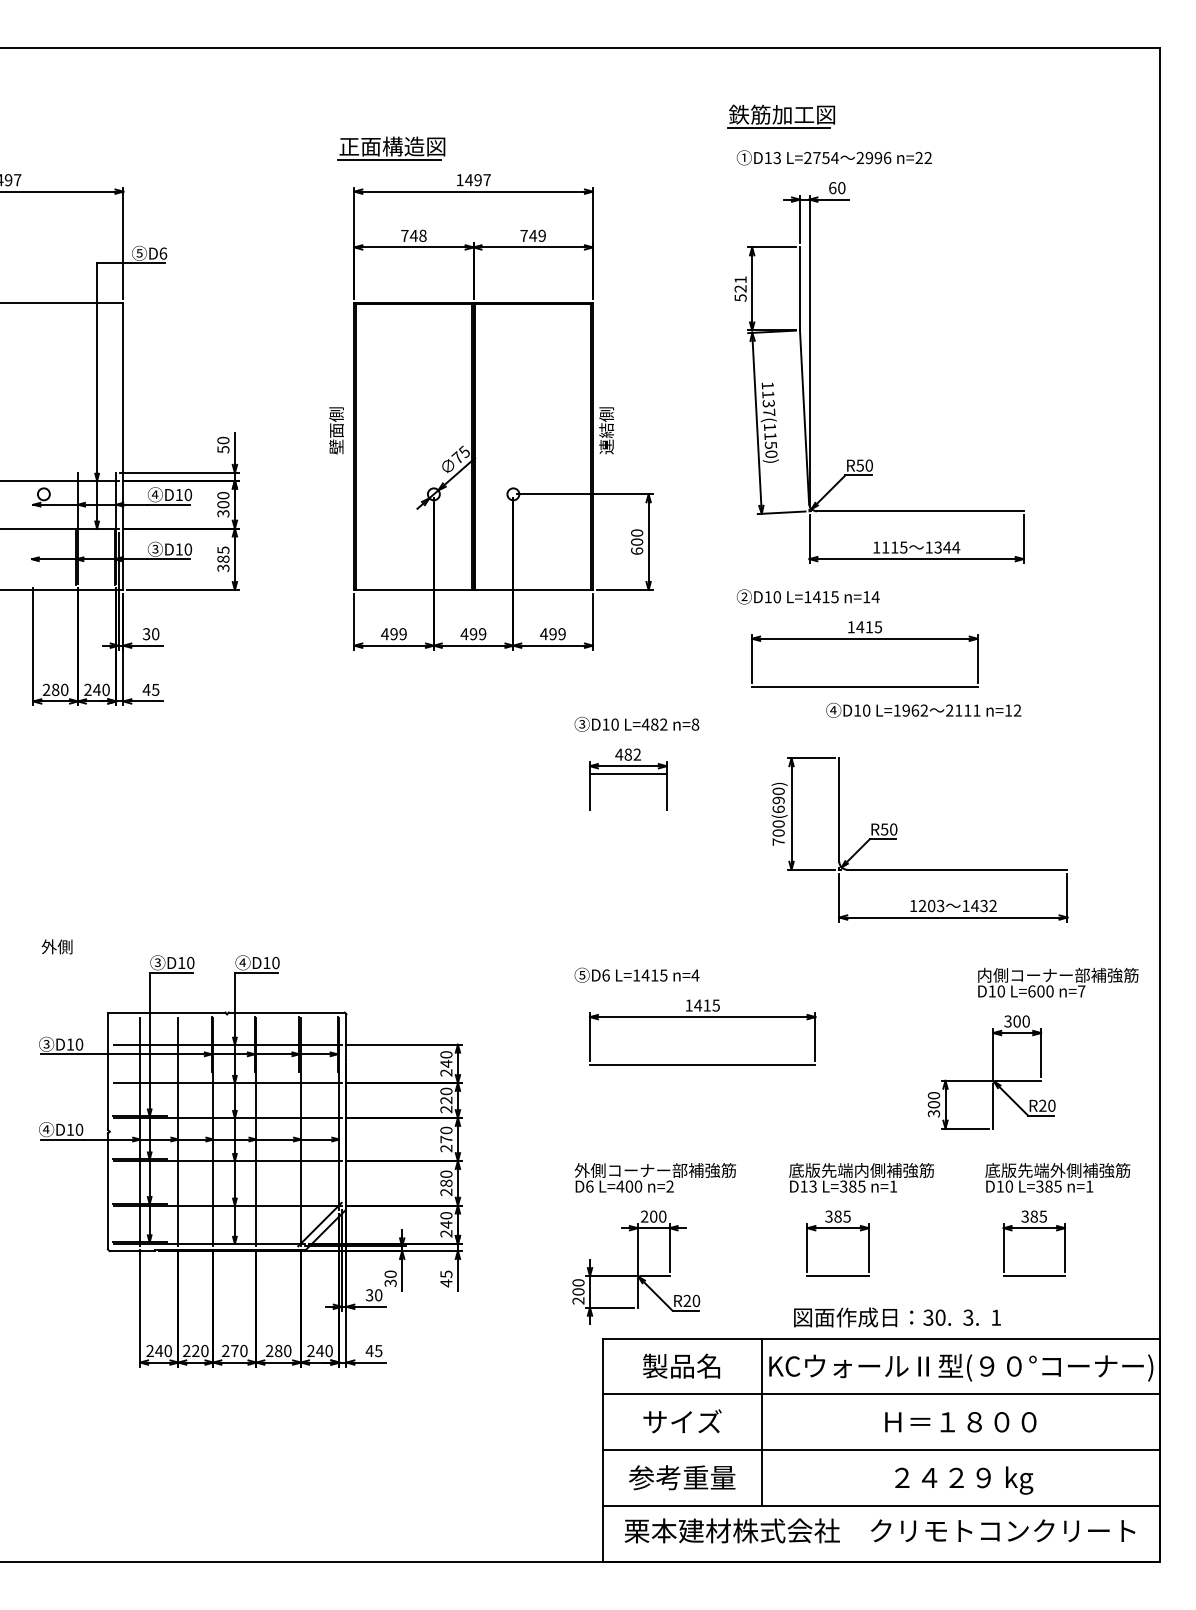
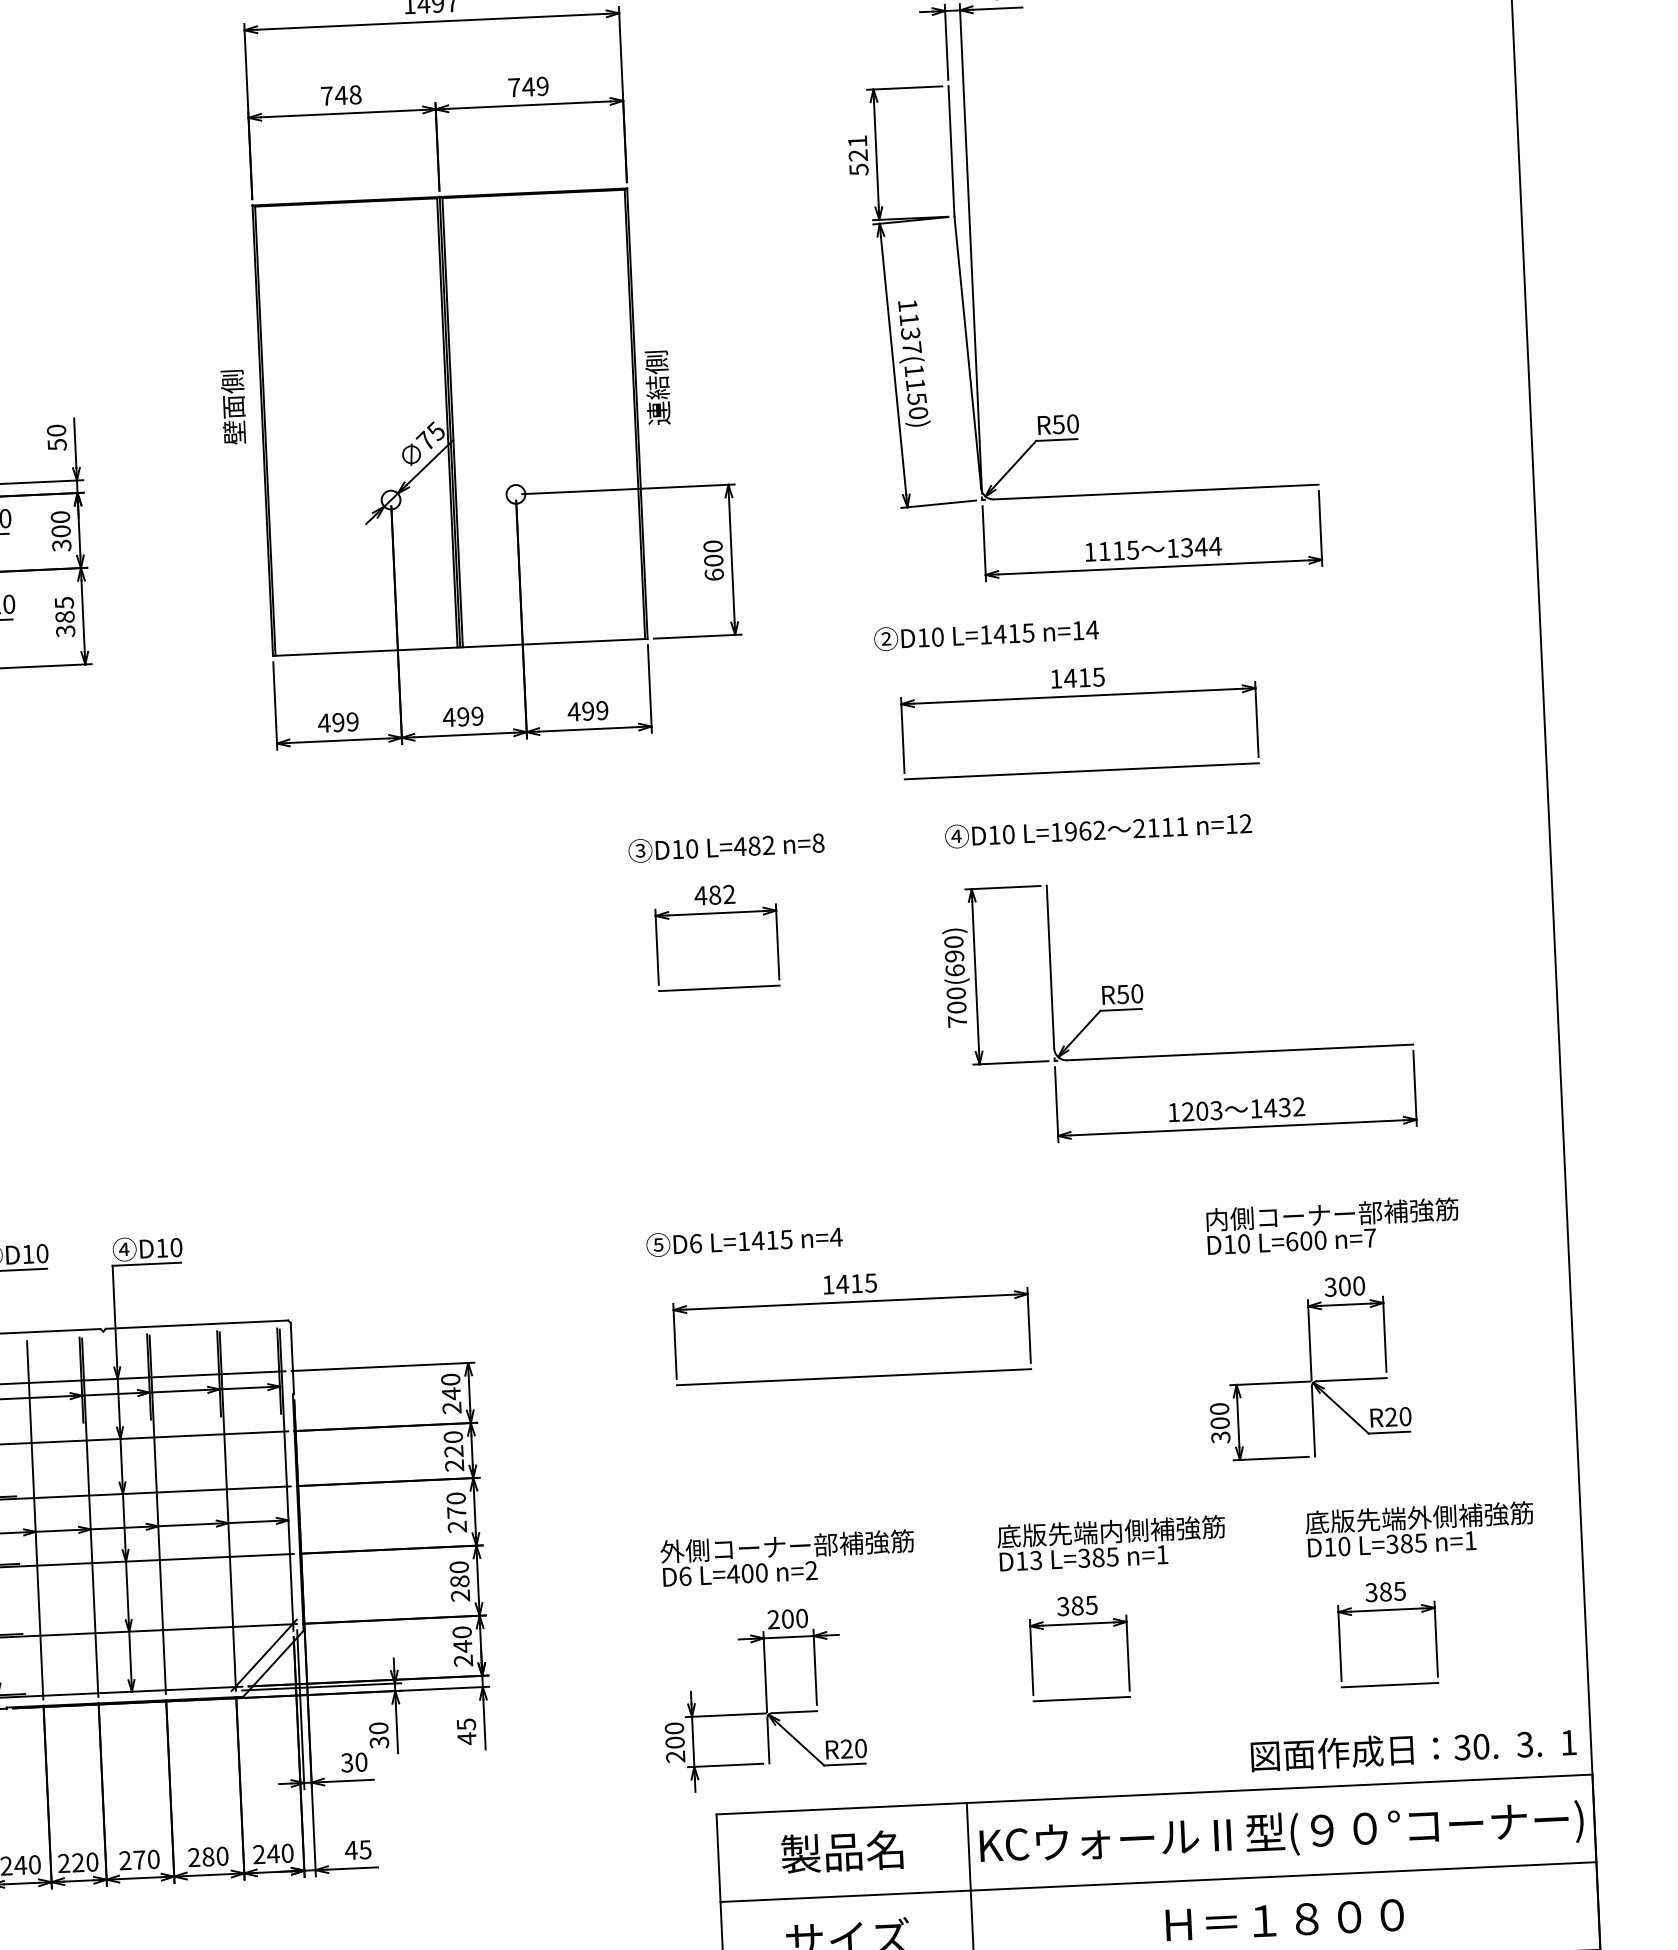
text: (923, 709) -> (1097, 828), moved
line: (628, 774) -> (719, 989), moved
text: (1058, 982) -> (1333, 1225), moved
text: (897, 1317) -> (1413, 1749), moved

